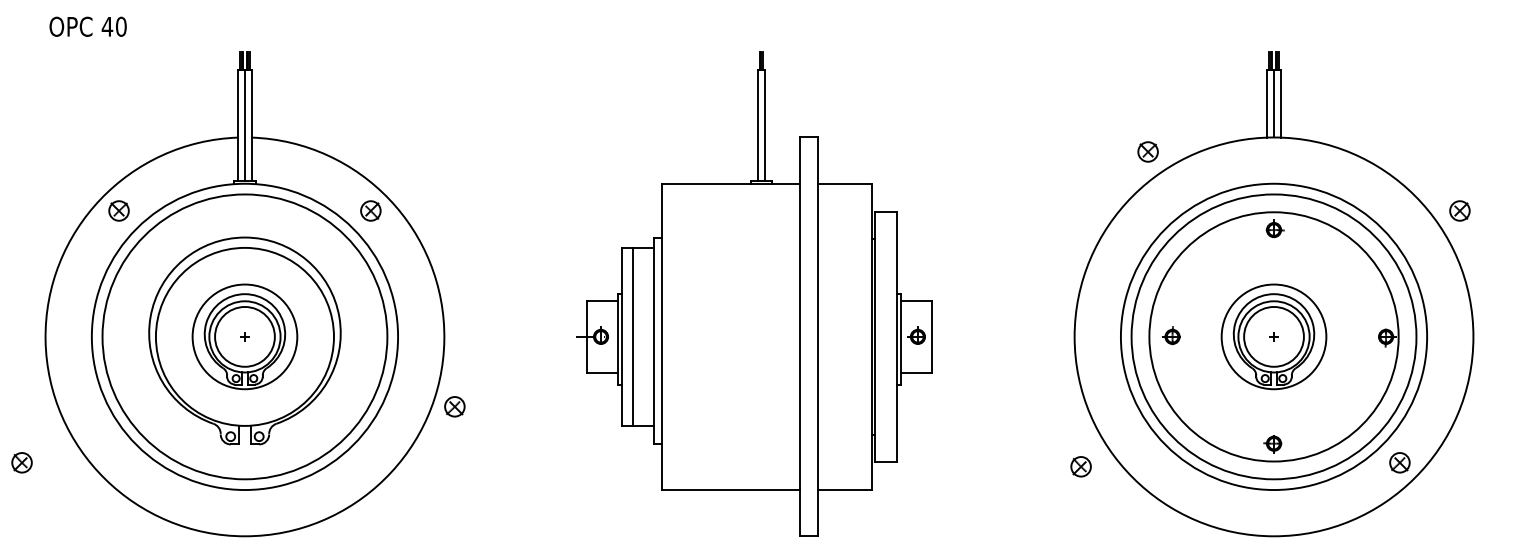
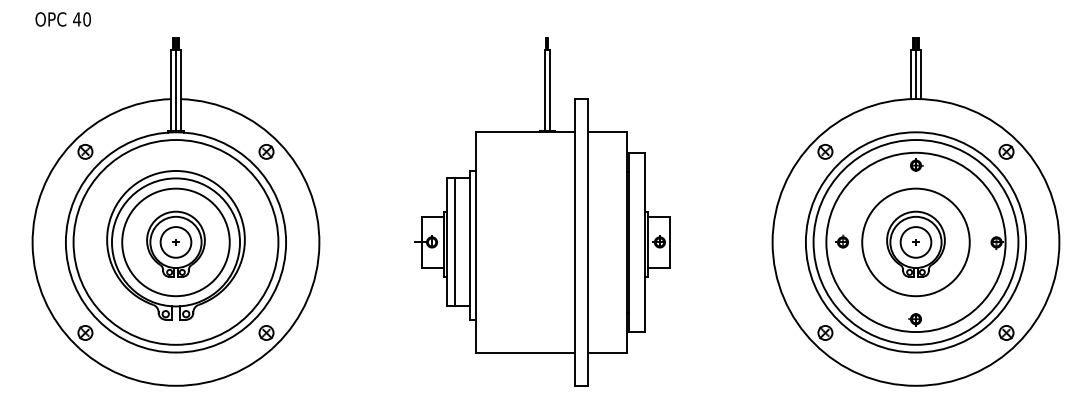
part: (1147, 151) -> (825, 151), moved
part: (1459, 210) -> (1006, 151), moved
circle: (244, 336) -> (175, 242), size x0.71
circle: (244, 336) -> (175, 242), size x1.43
circle: (1273, 336) -> (915, 242), size x0.71
circle: (1273, 336) -> (915, 242), size x1.43
part: (454, 406) -> (266, 332), moved
part: (21, 462) -> (85, 332), moved
part: (1080, 466) -> (825, 332), moved

